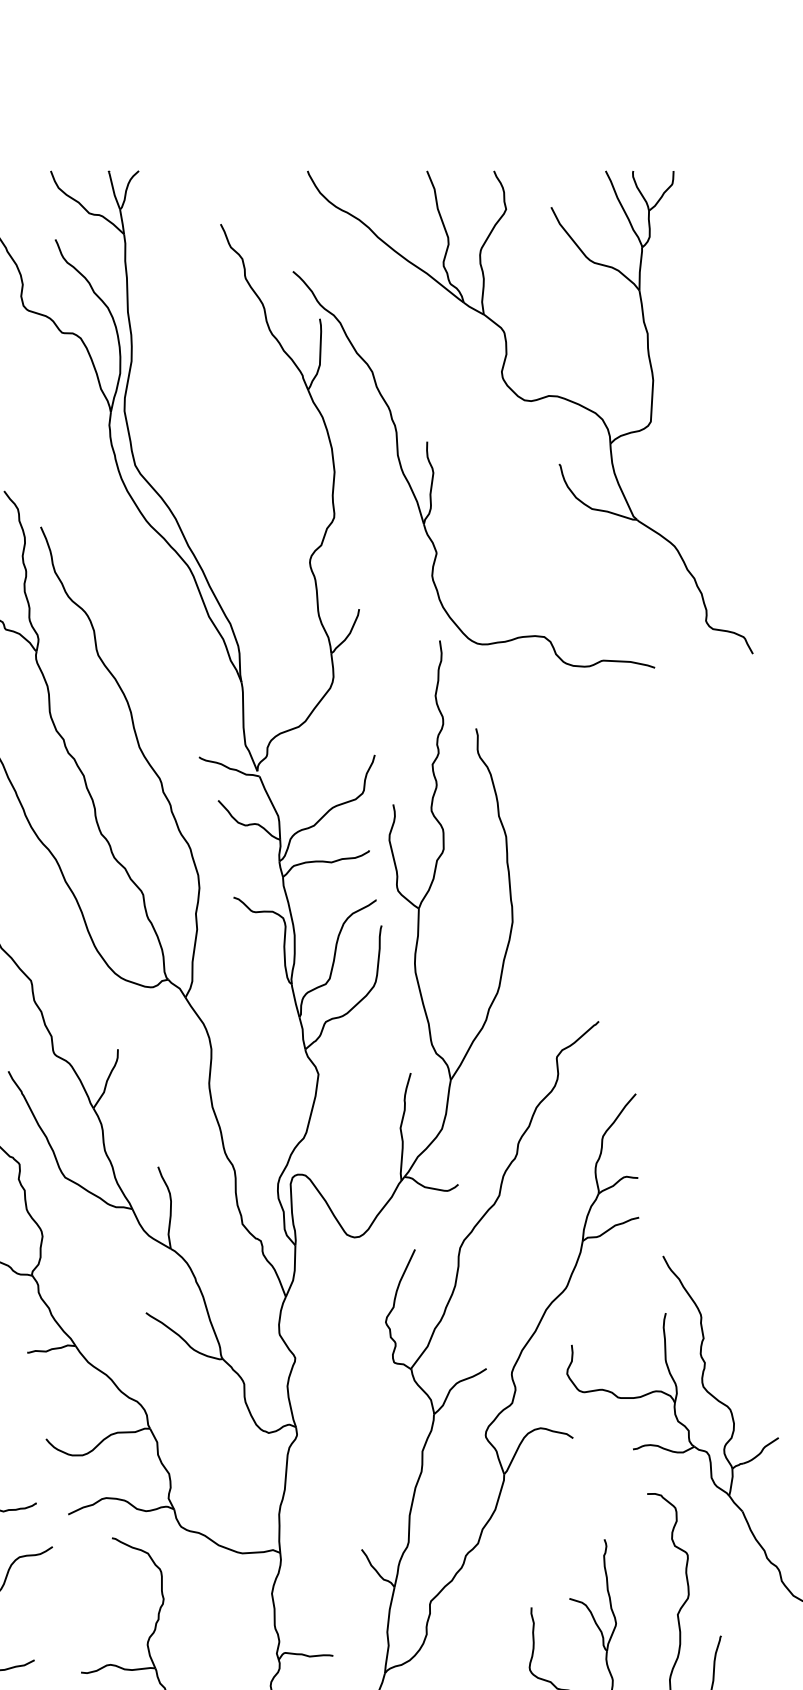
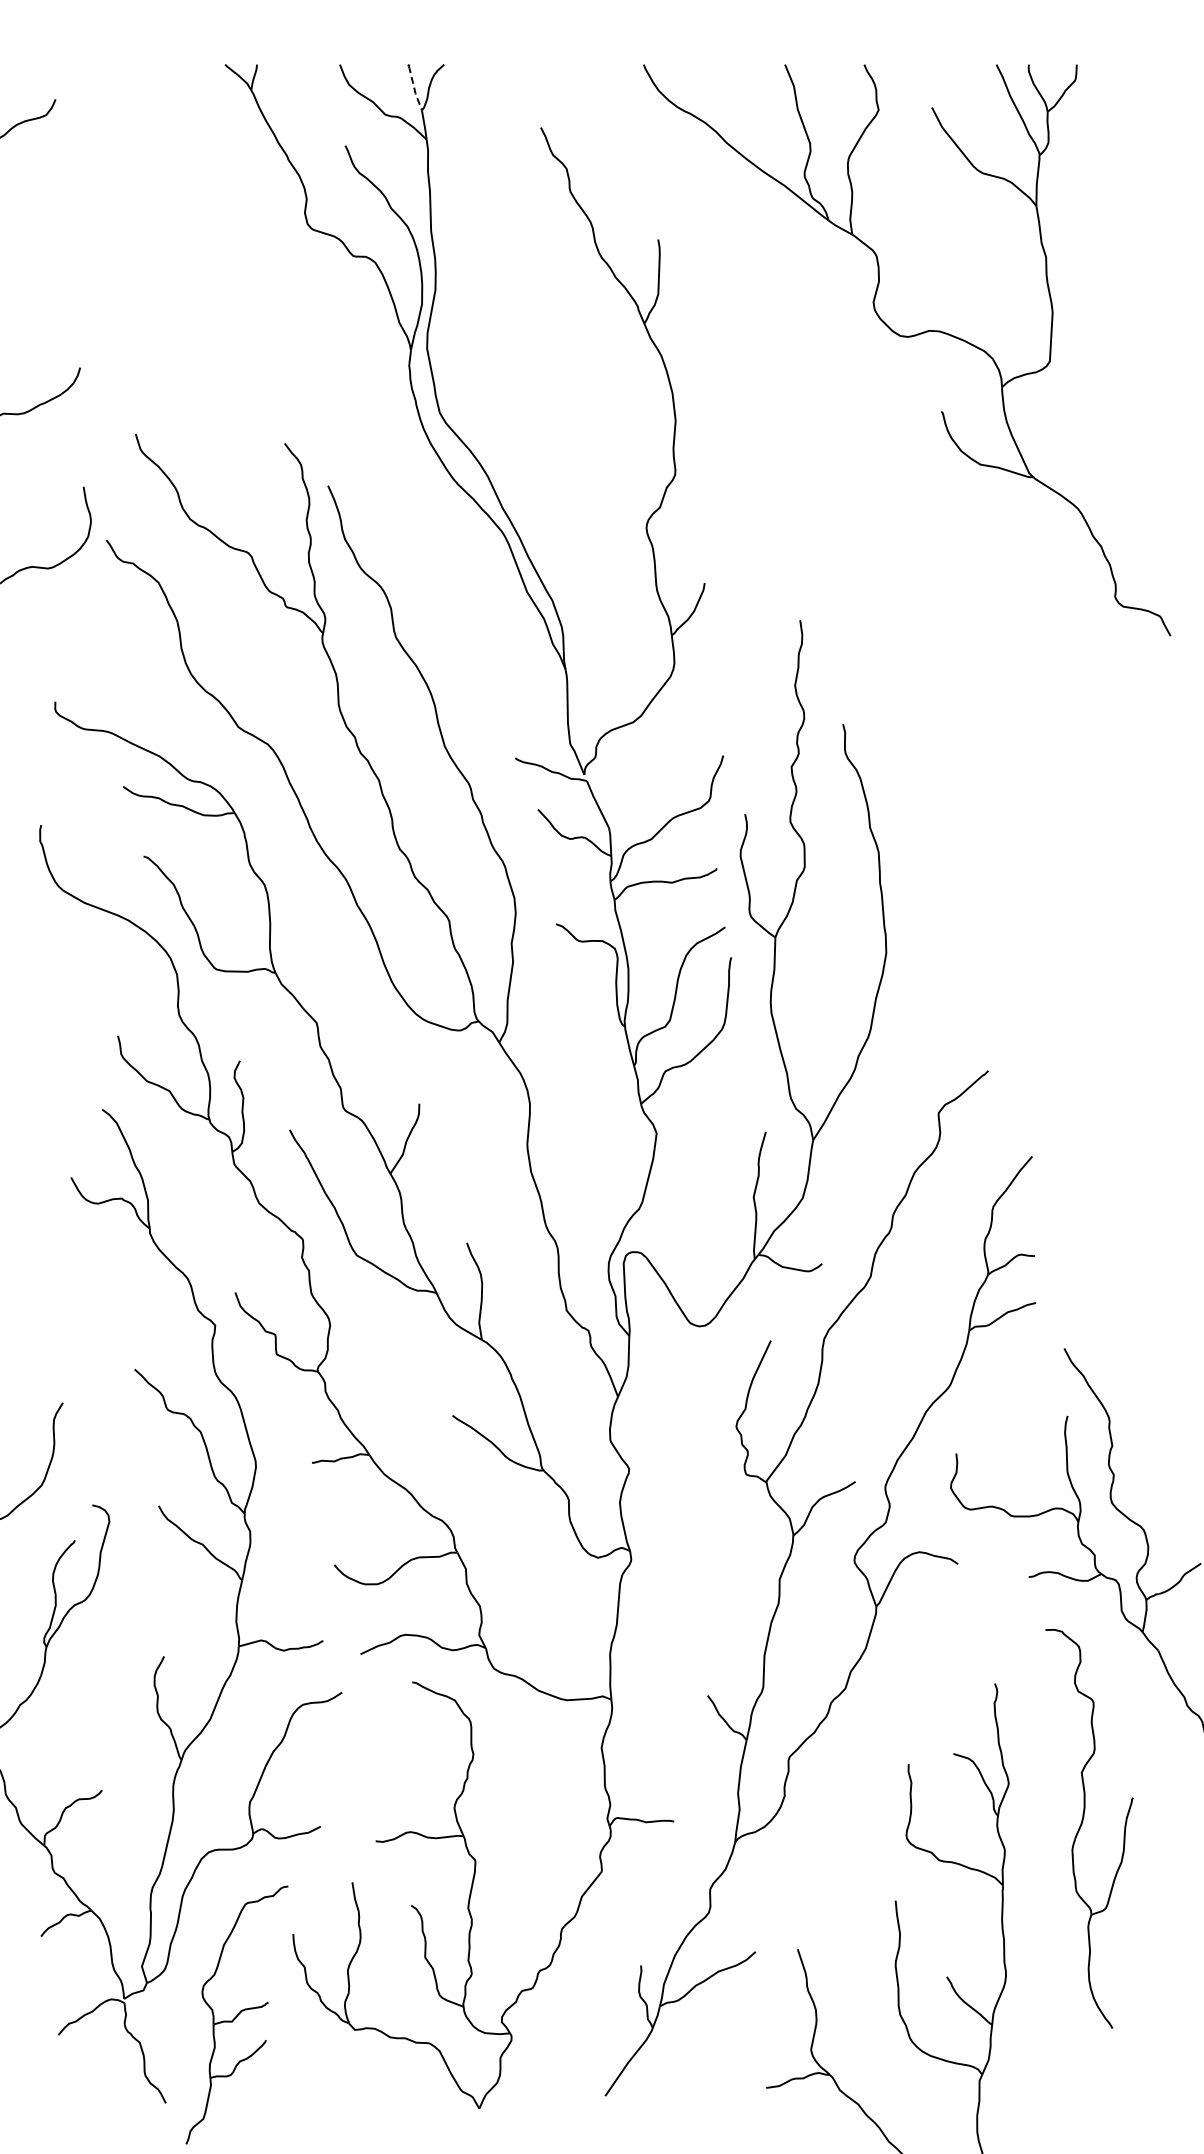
line: (113, 191) -> (414, 88), solid -> dashed
part: (434, 471) -> (793, 420), removed

